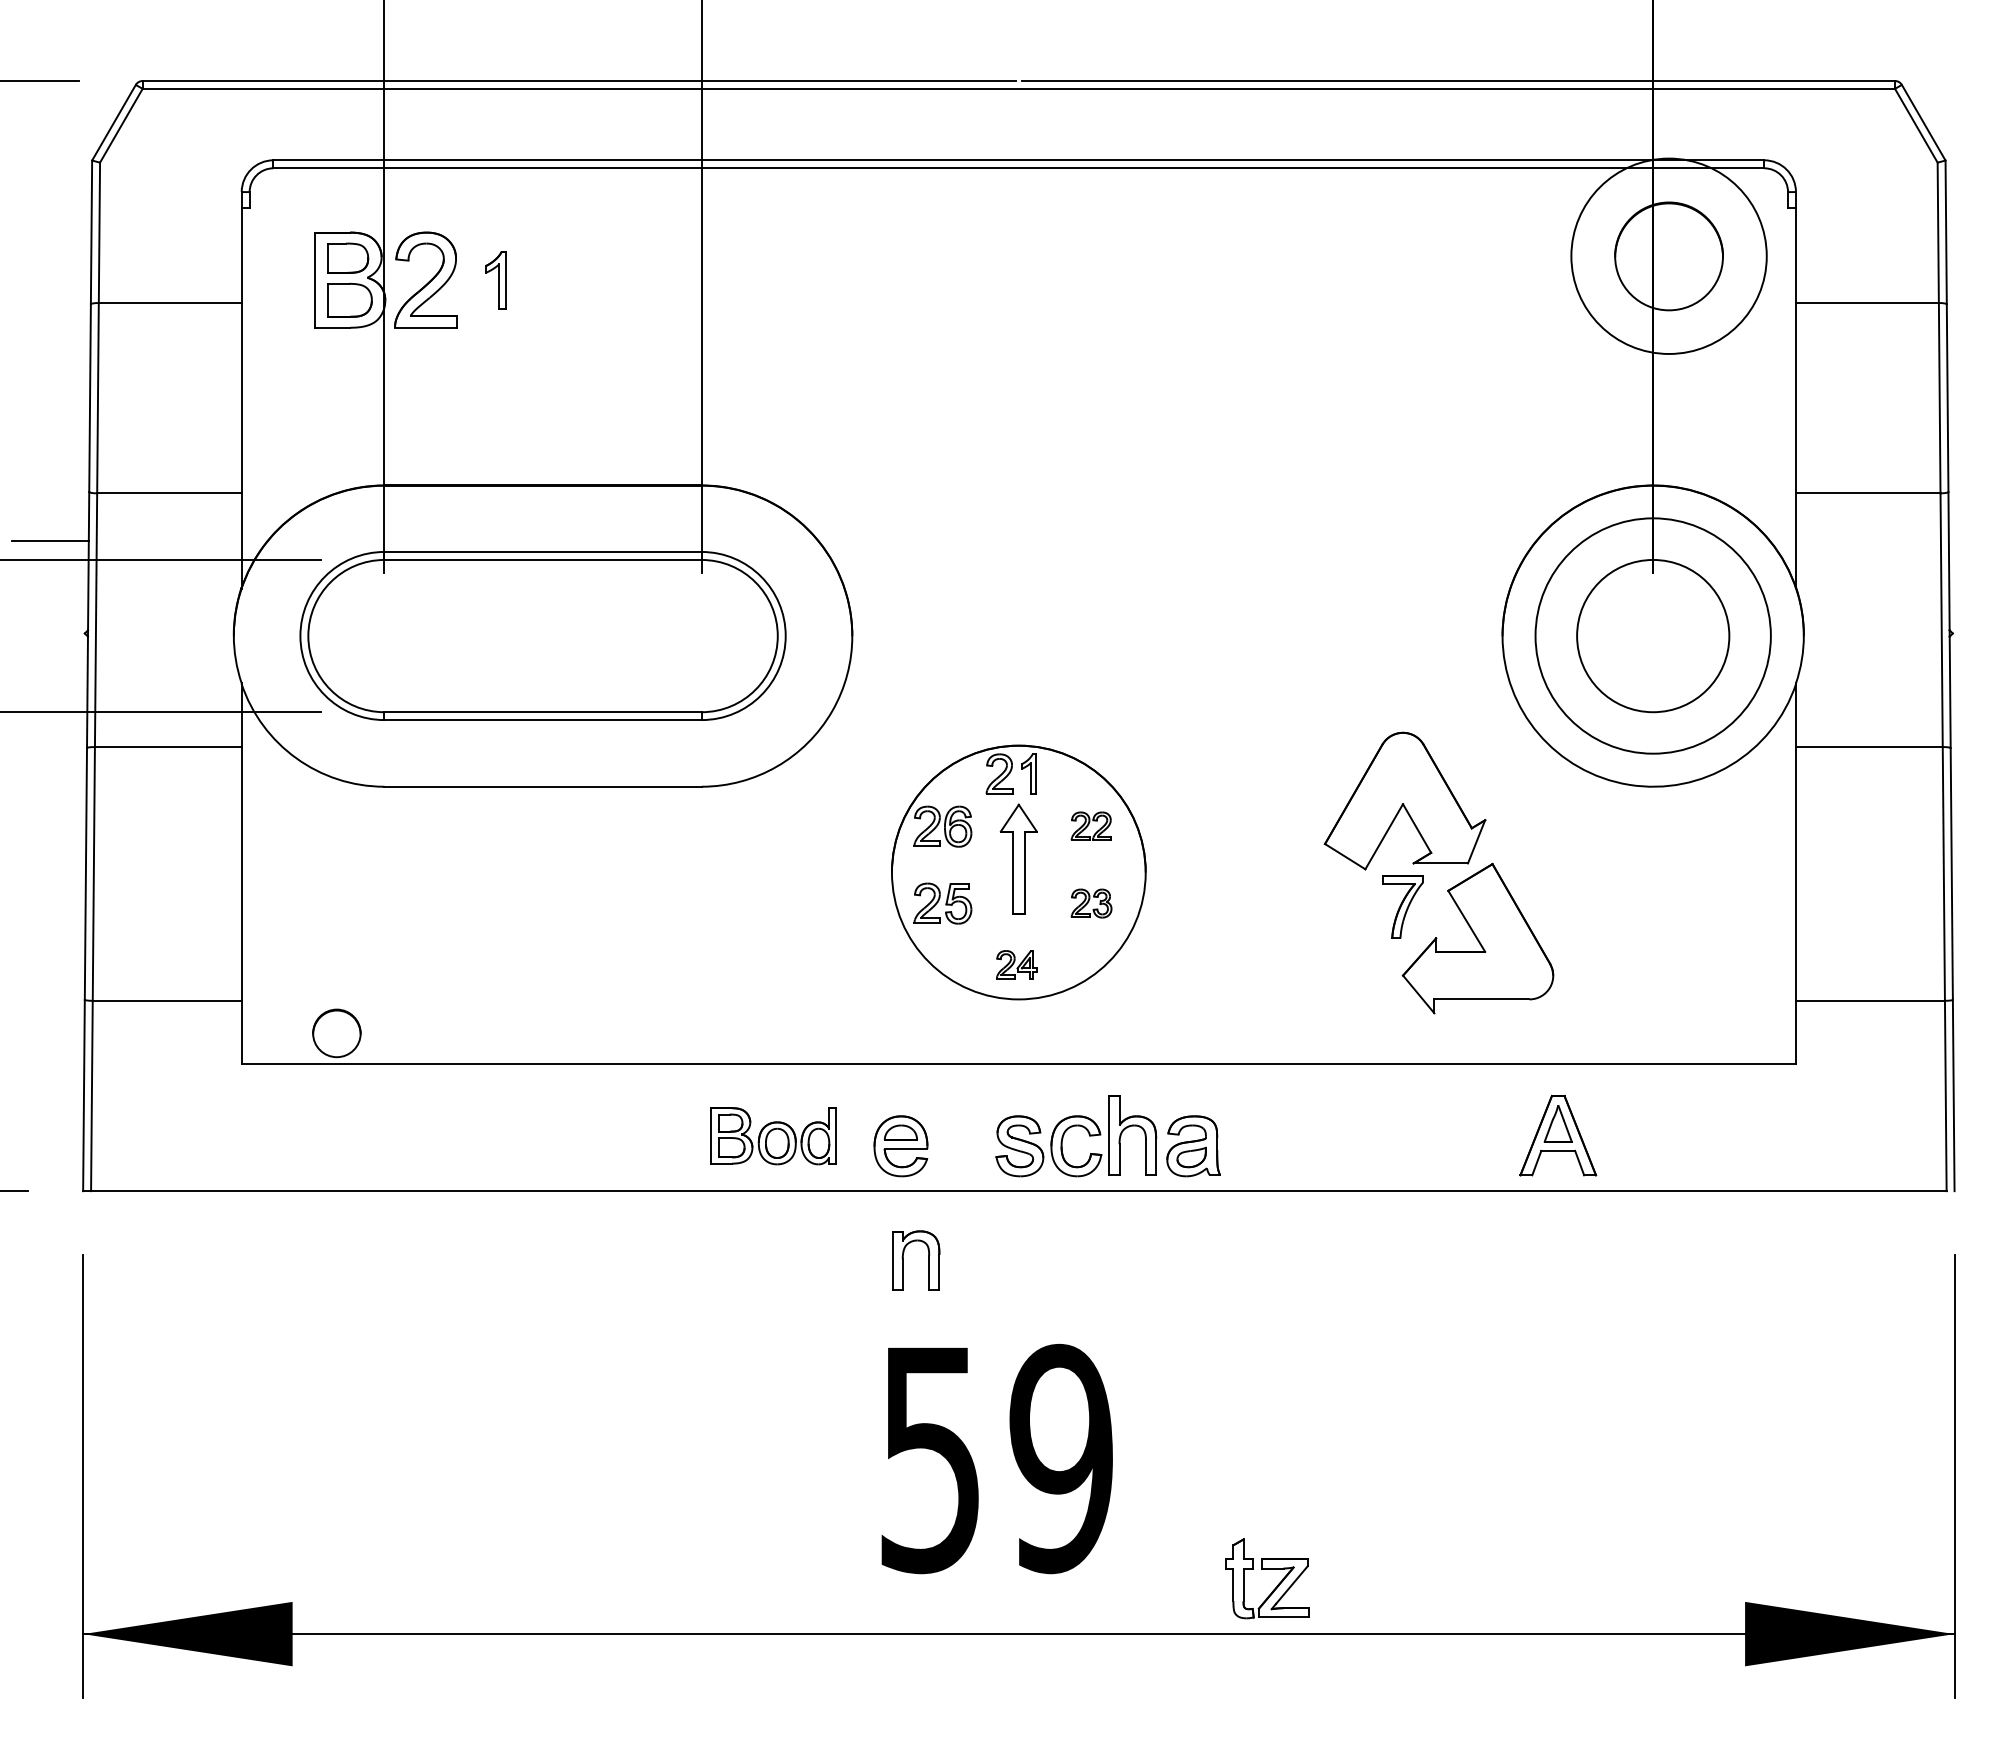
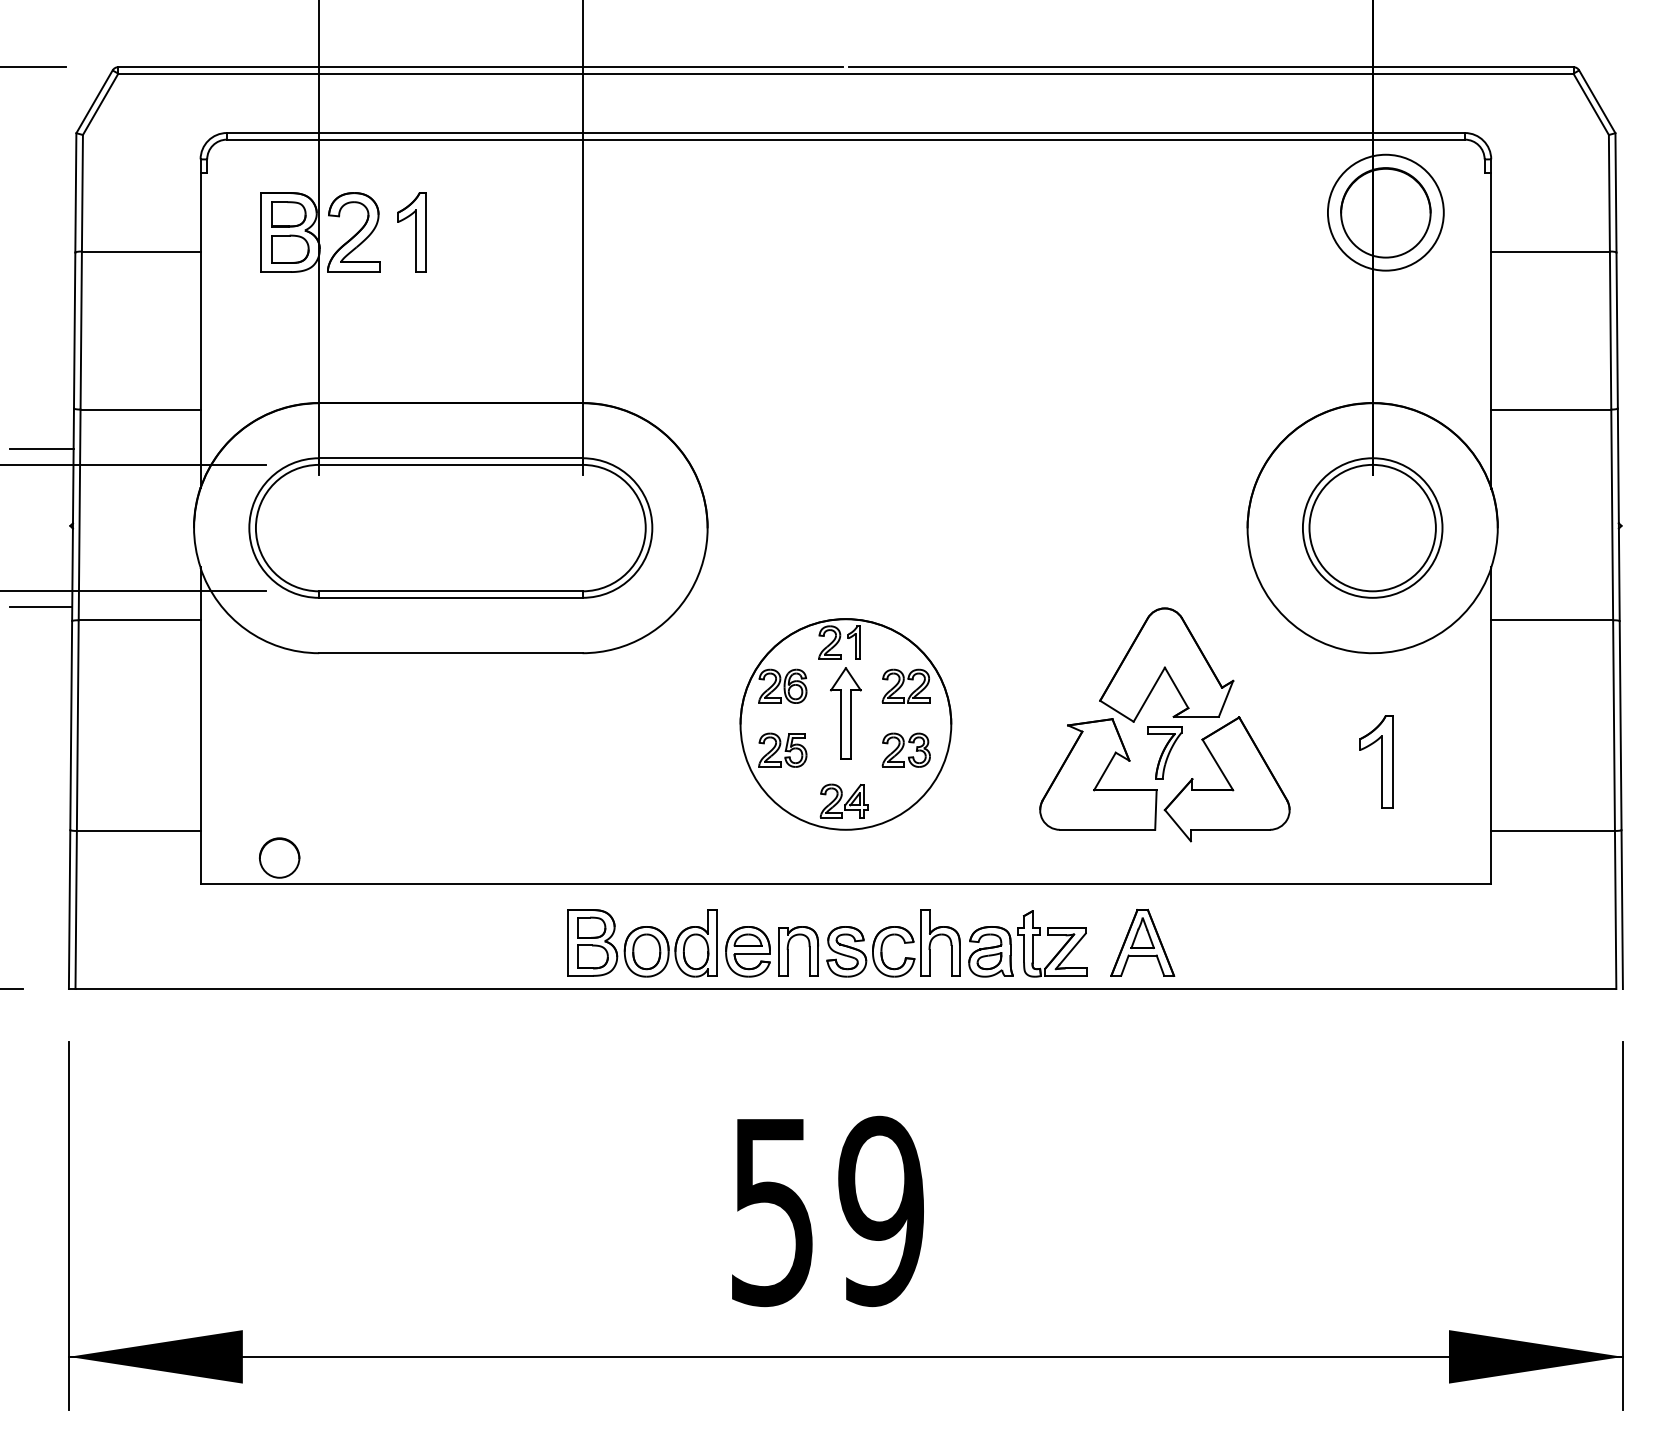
circle: (1668, 256) -> (1385, 212), size x0.71
part: (495, 280) -> (411, 232), size x1.67
circle: (1653, 635) -> (1372, 527), size x0.71
line: (49, 731) -> (40, 607), added
part: (1091, 825) -> (906, 685), size x1.43
part: (1091, 903) -> (906, 750), size x1.43
part: (1657, 917) -> (1376, 761), added
part: (1322, 932) -> (1098, 774), added
part: (1016, 964) -> (843, 800), size x1.43
part: (1558, 1135) -> (1142, 942), moved
part: (773, 1136) -> (642, 943), size x1.43
part: (928, 1260) -> (809, 951), moved
part: (1267, 1569) -> (1052, 936), moved

